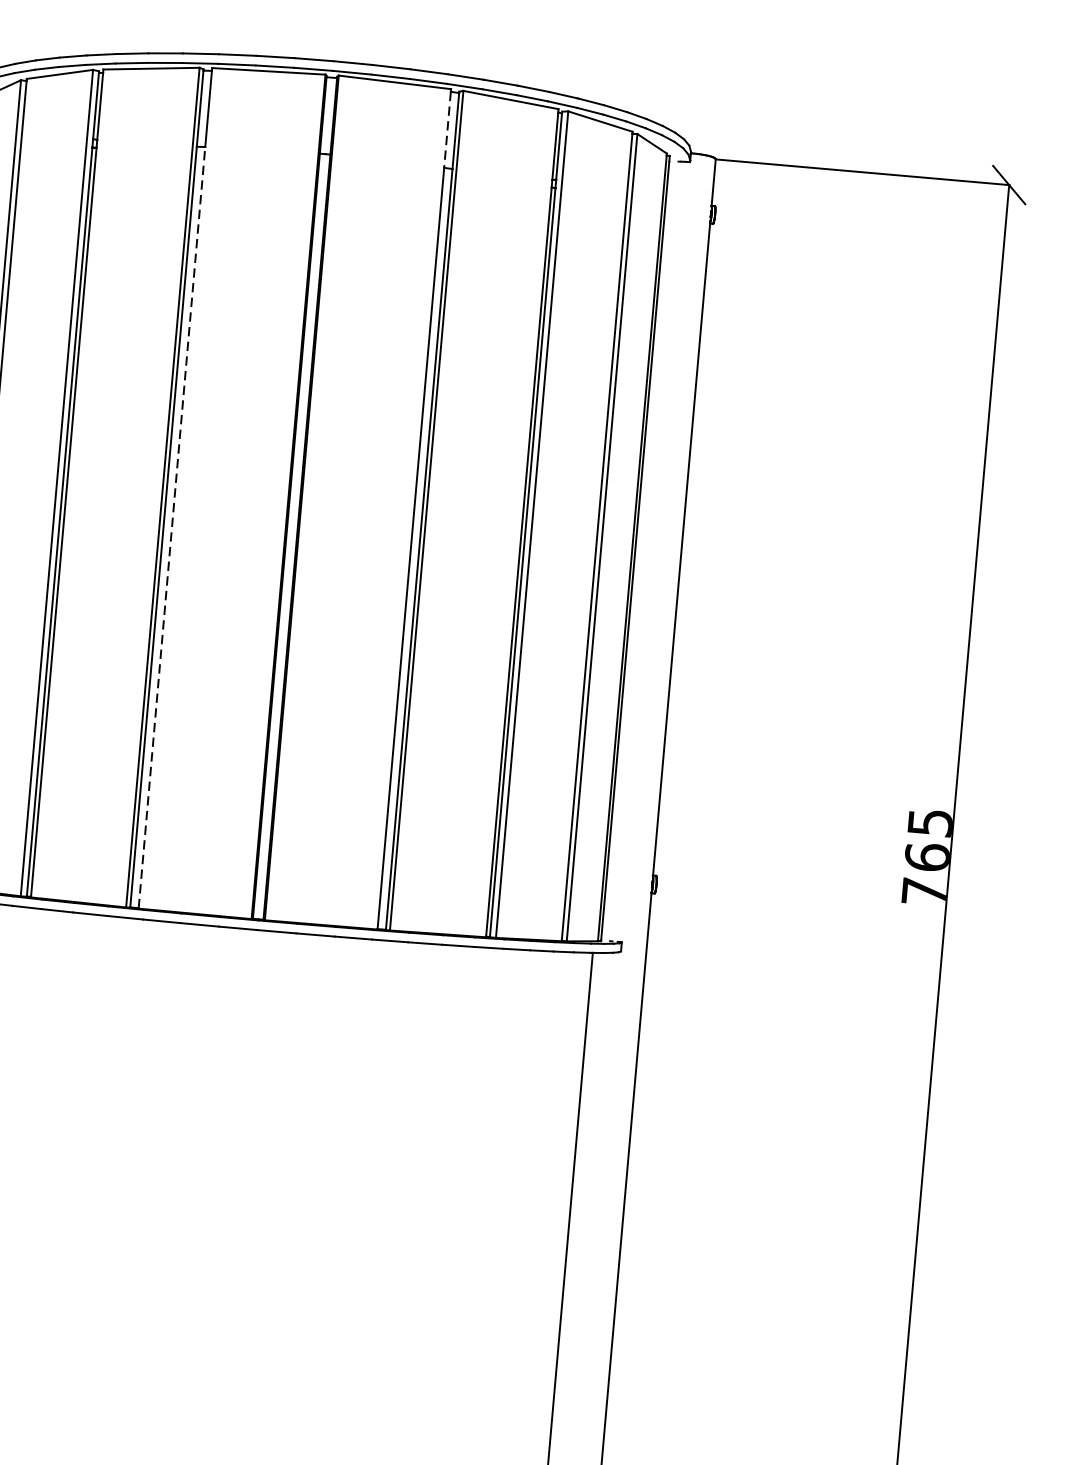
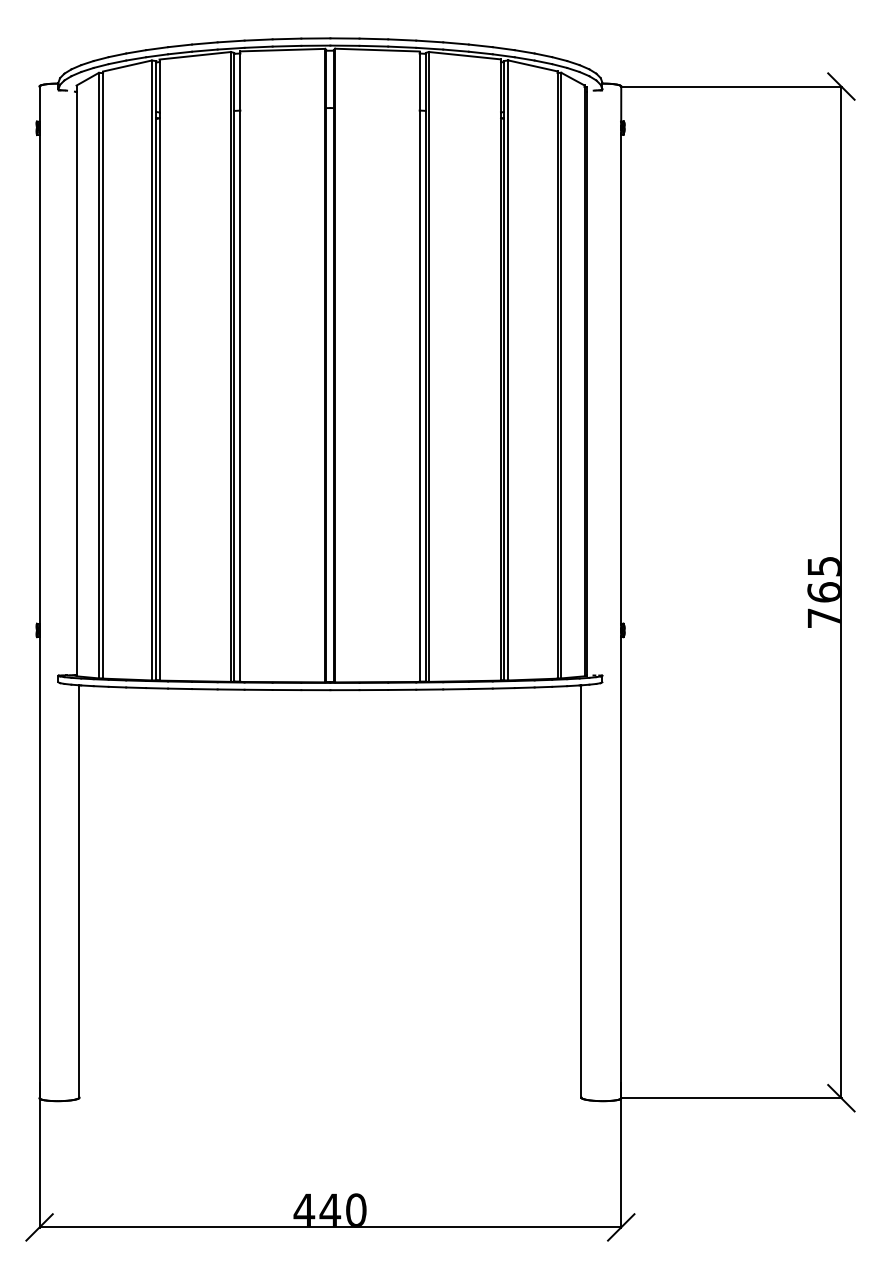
line: (447, 130) -> (419, 82), dashed -> solid
line: (172, 528) -> (240, 396), dashed -> solid

